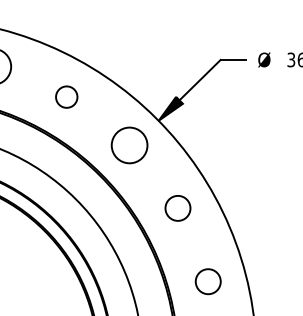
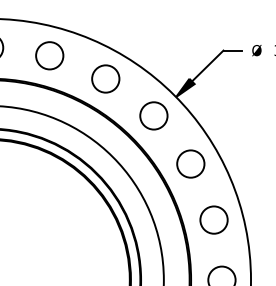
circle: (66, 96) -> (105, 78), size x1.67
circle: (177, 207) -> (190, 163), size x1.43
circle: (207, 280) -> (213, 219), size x1.43

